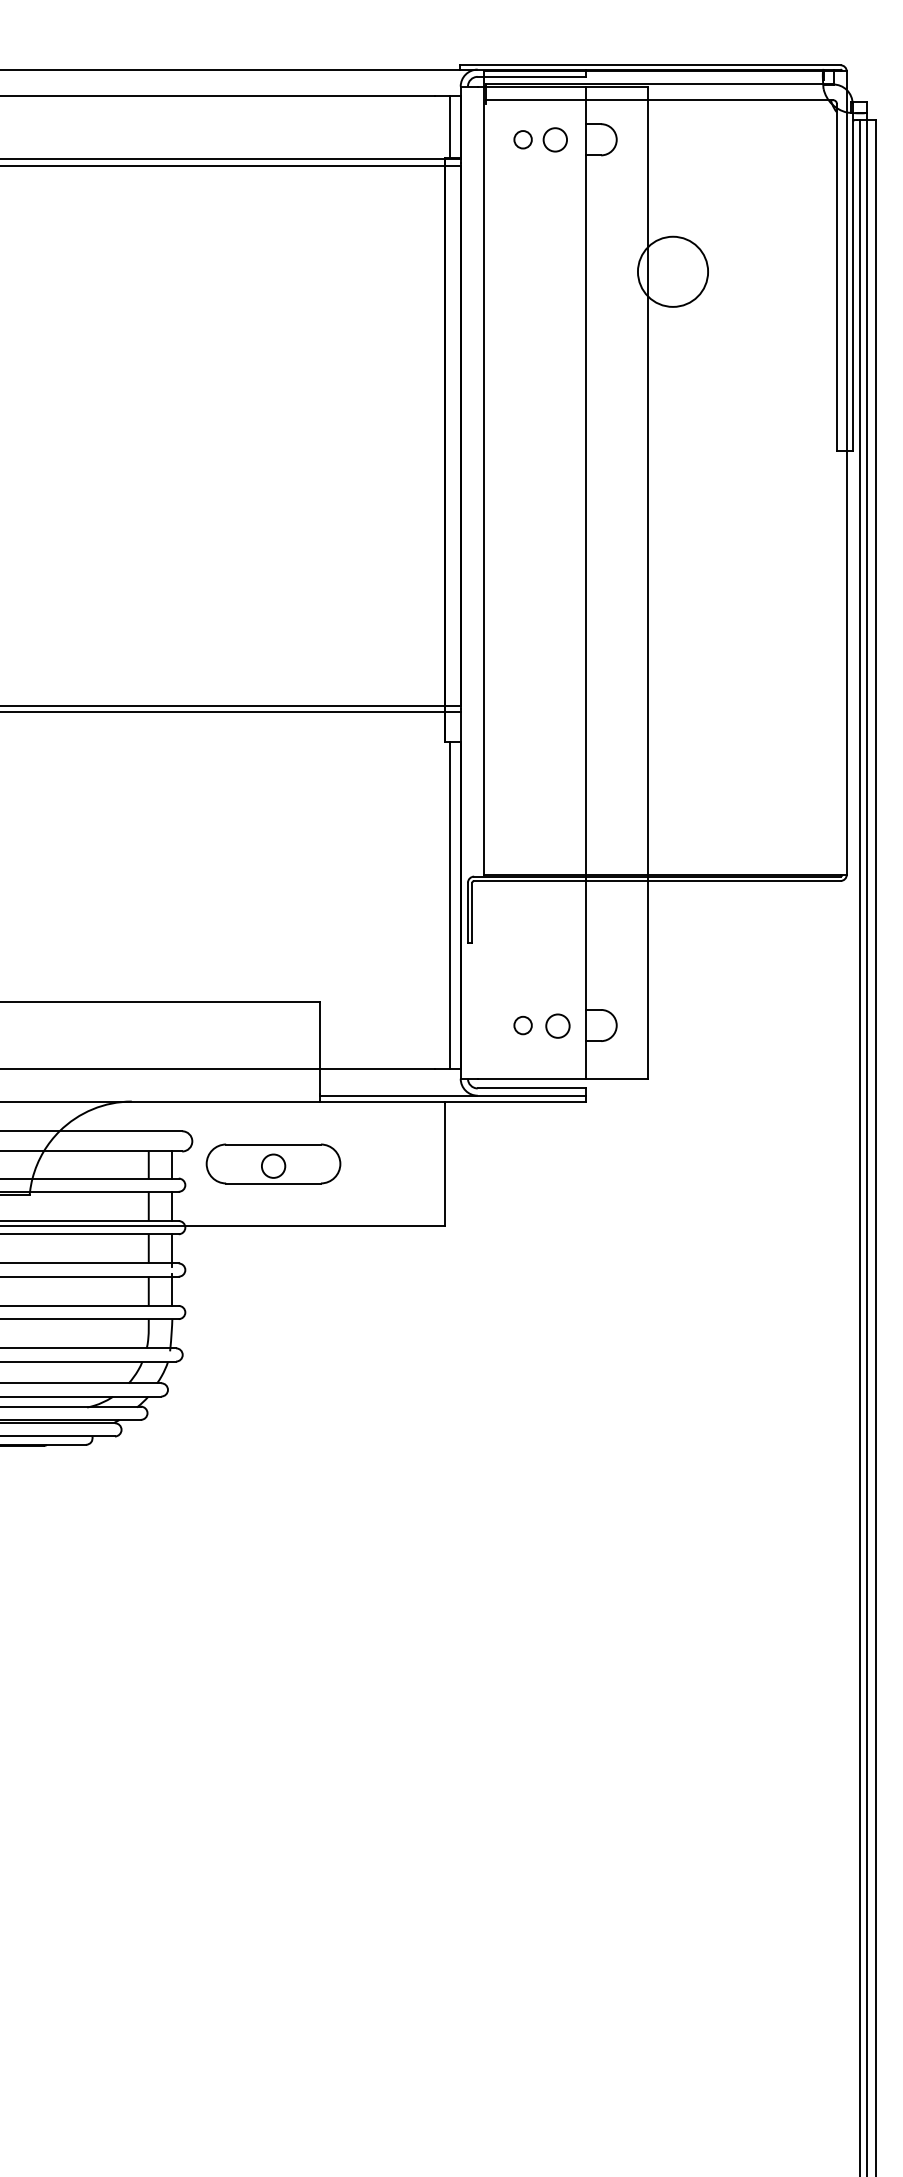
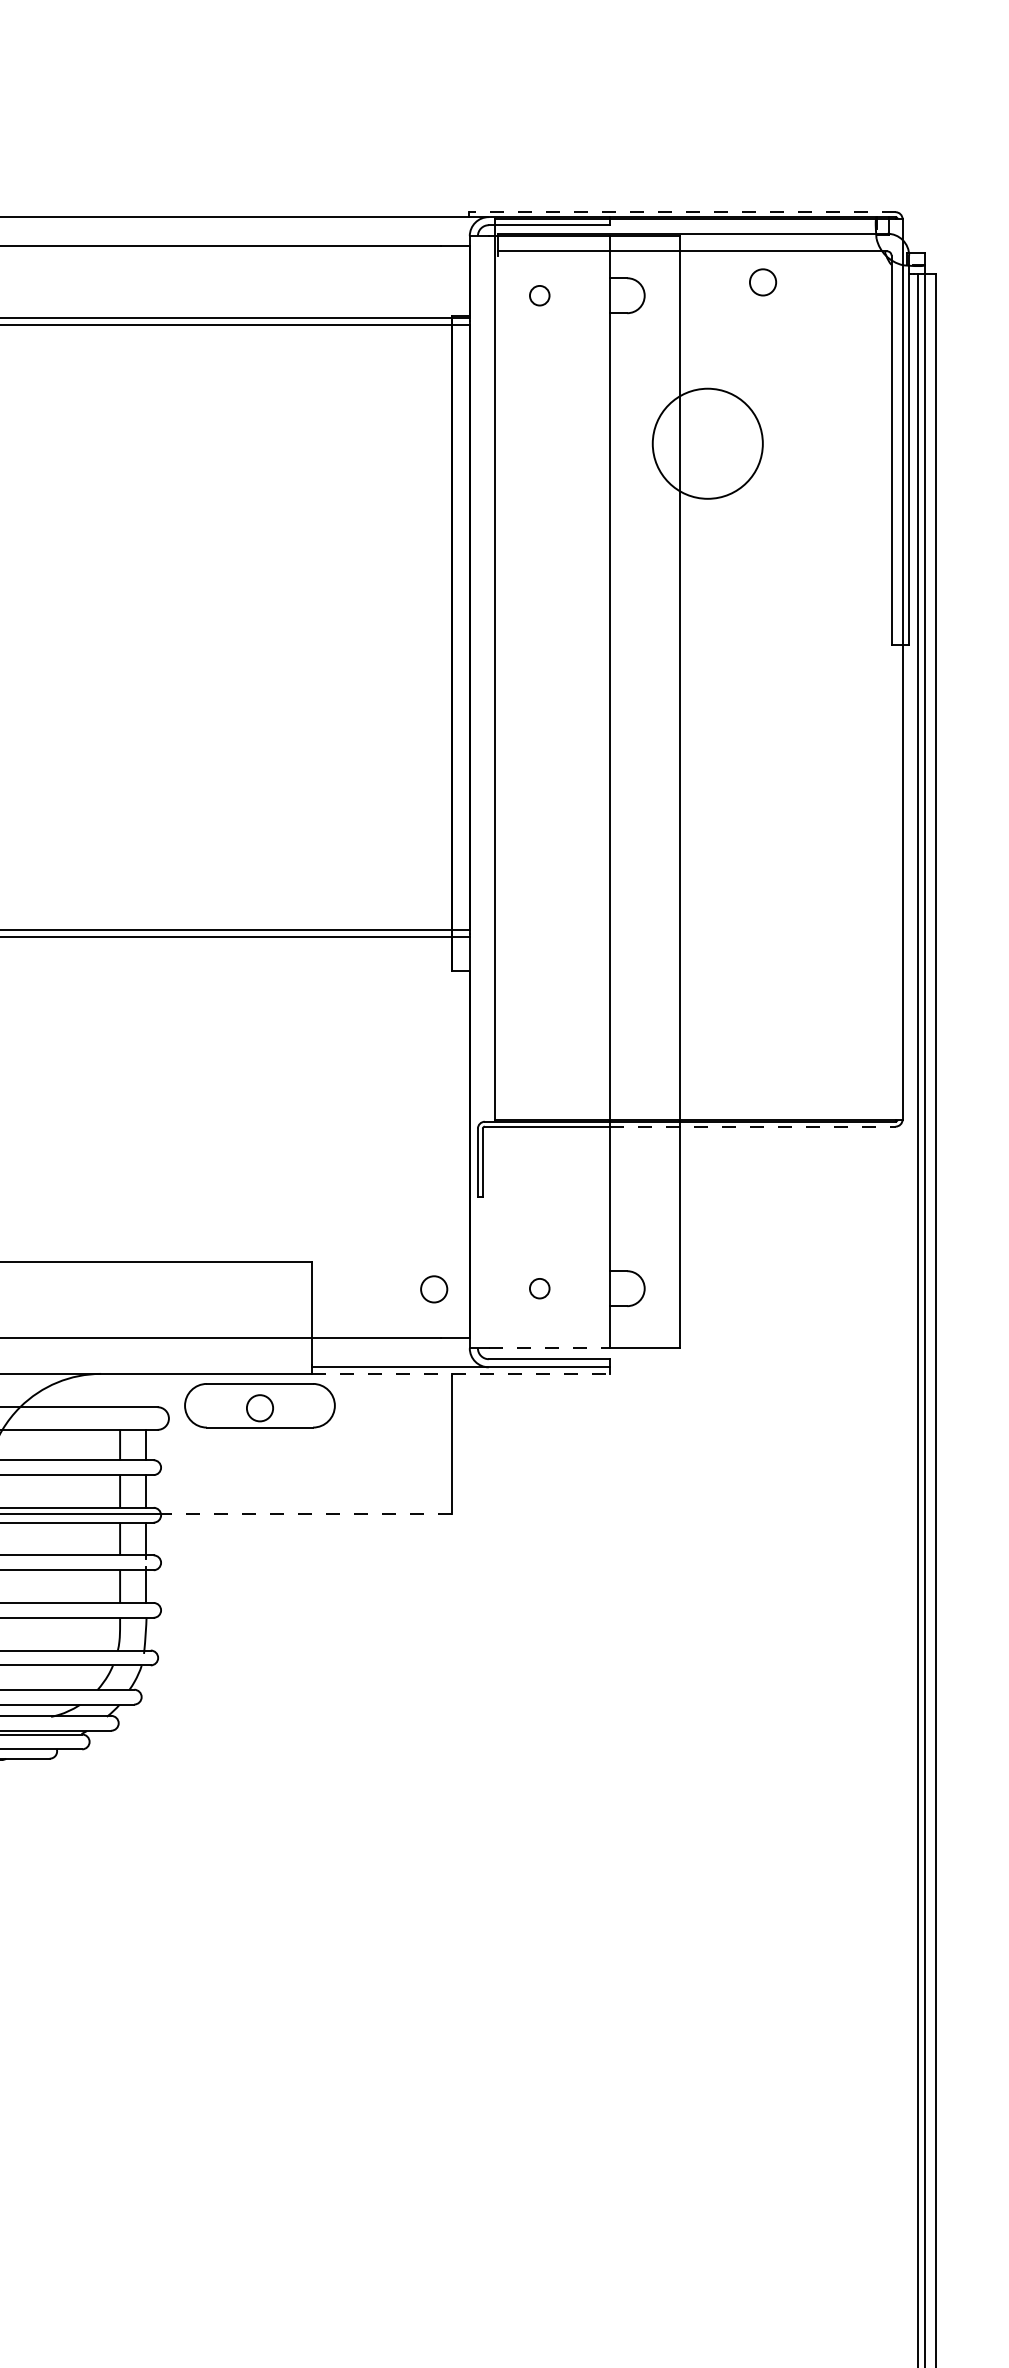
line: (649, 65) -> (681, 212), solid -> dashed
line: (450, 126) -> (458, 280), removed
circle: (554, 139) -> (762, 281), moved
circle: (672, 271) -> (707, 443), size x1.4
line: (713, 881) -> (753, 1127), solid -> dashed
line: (450, 905) -> (458, 1154), removed
circle: (557, 1025) -> (433, 1288), moved
line: (531, 1078) -> (549, 1348), solid -> dashed
line: (452, 1101) -> (460, 1373), solid -> dashed
part: (273, 1163) -> (259, 1405), moved
line: (315, 1226) -> (307, 1513), solid -> dashed

